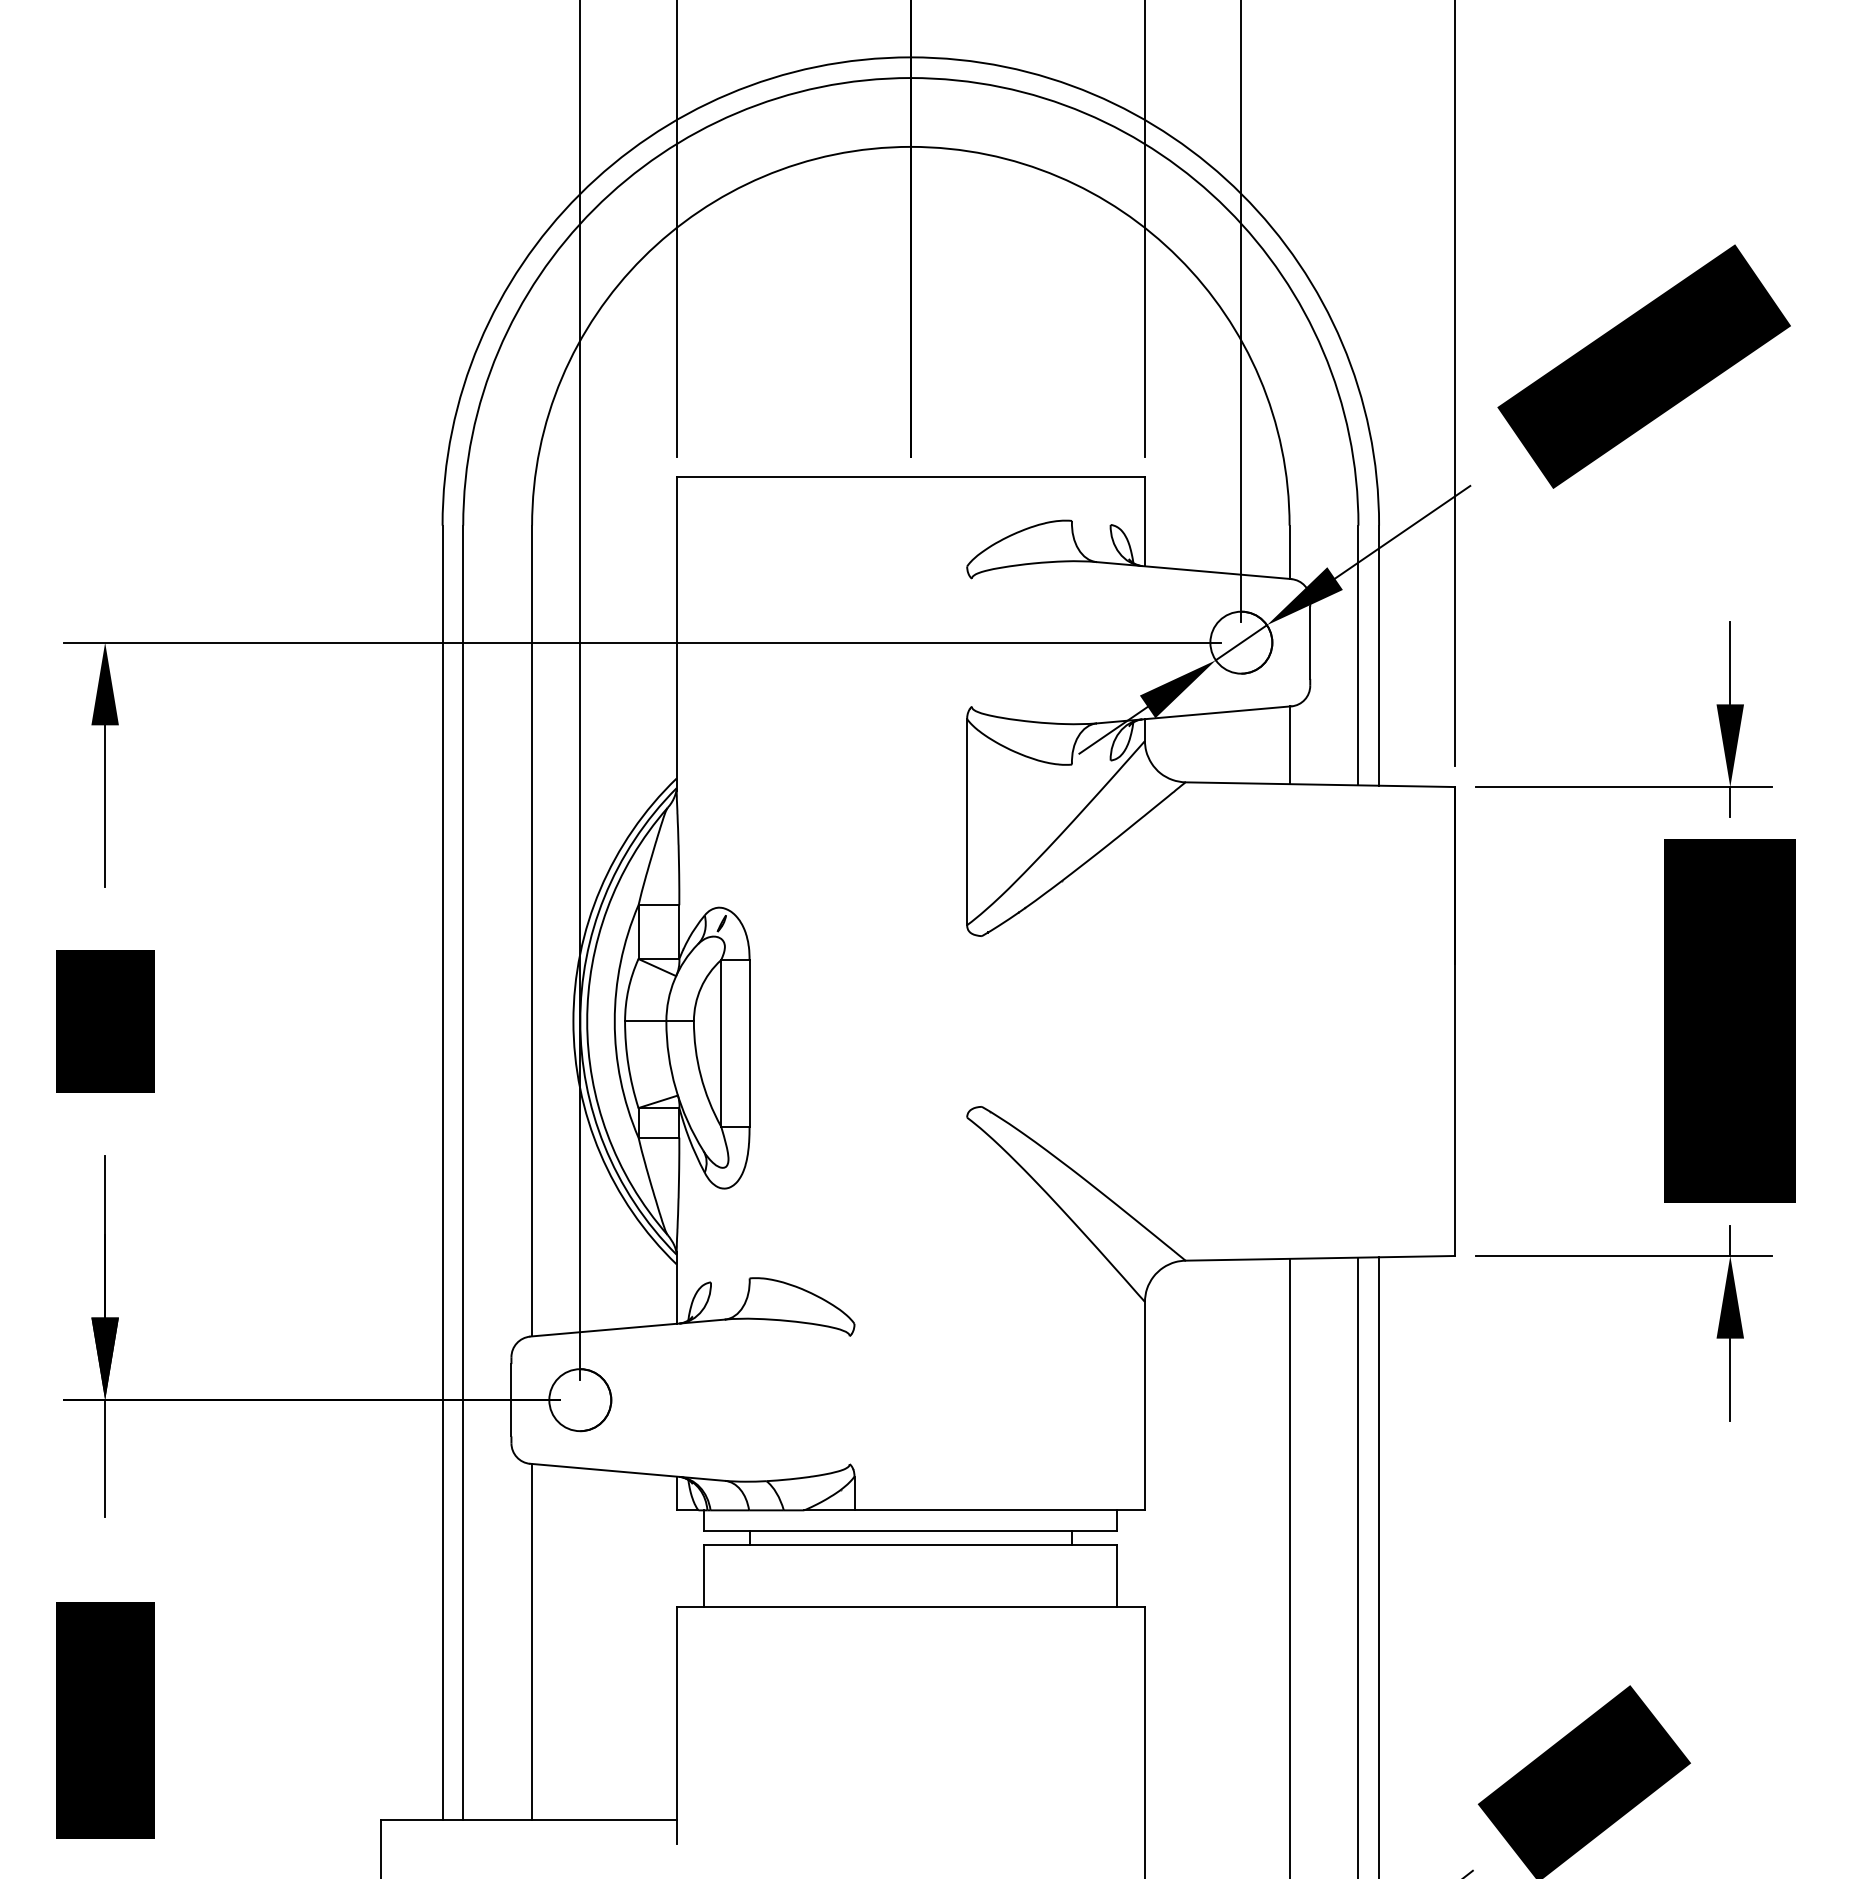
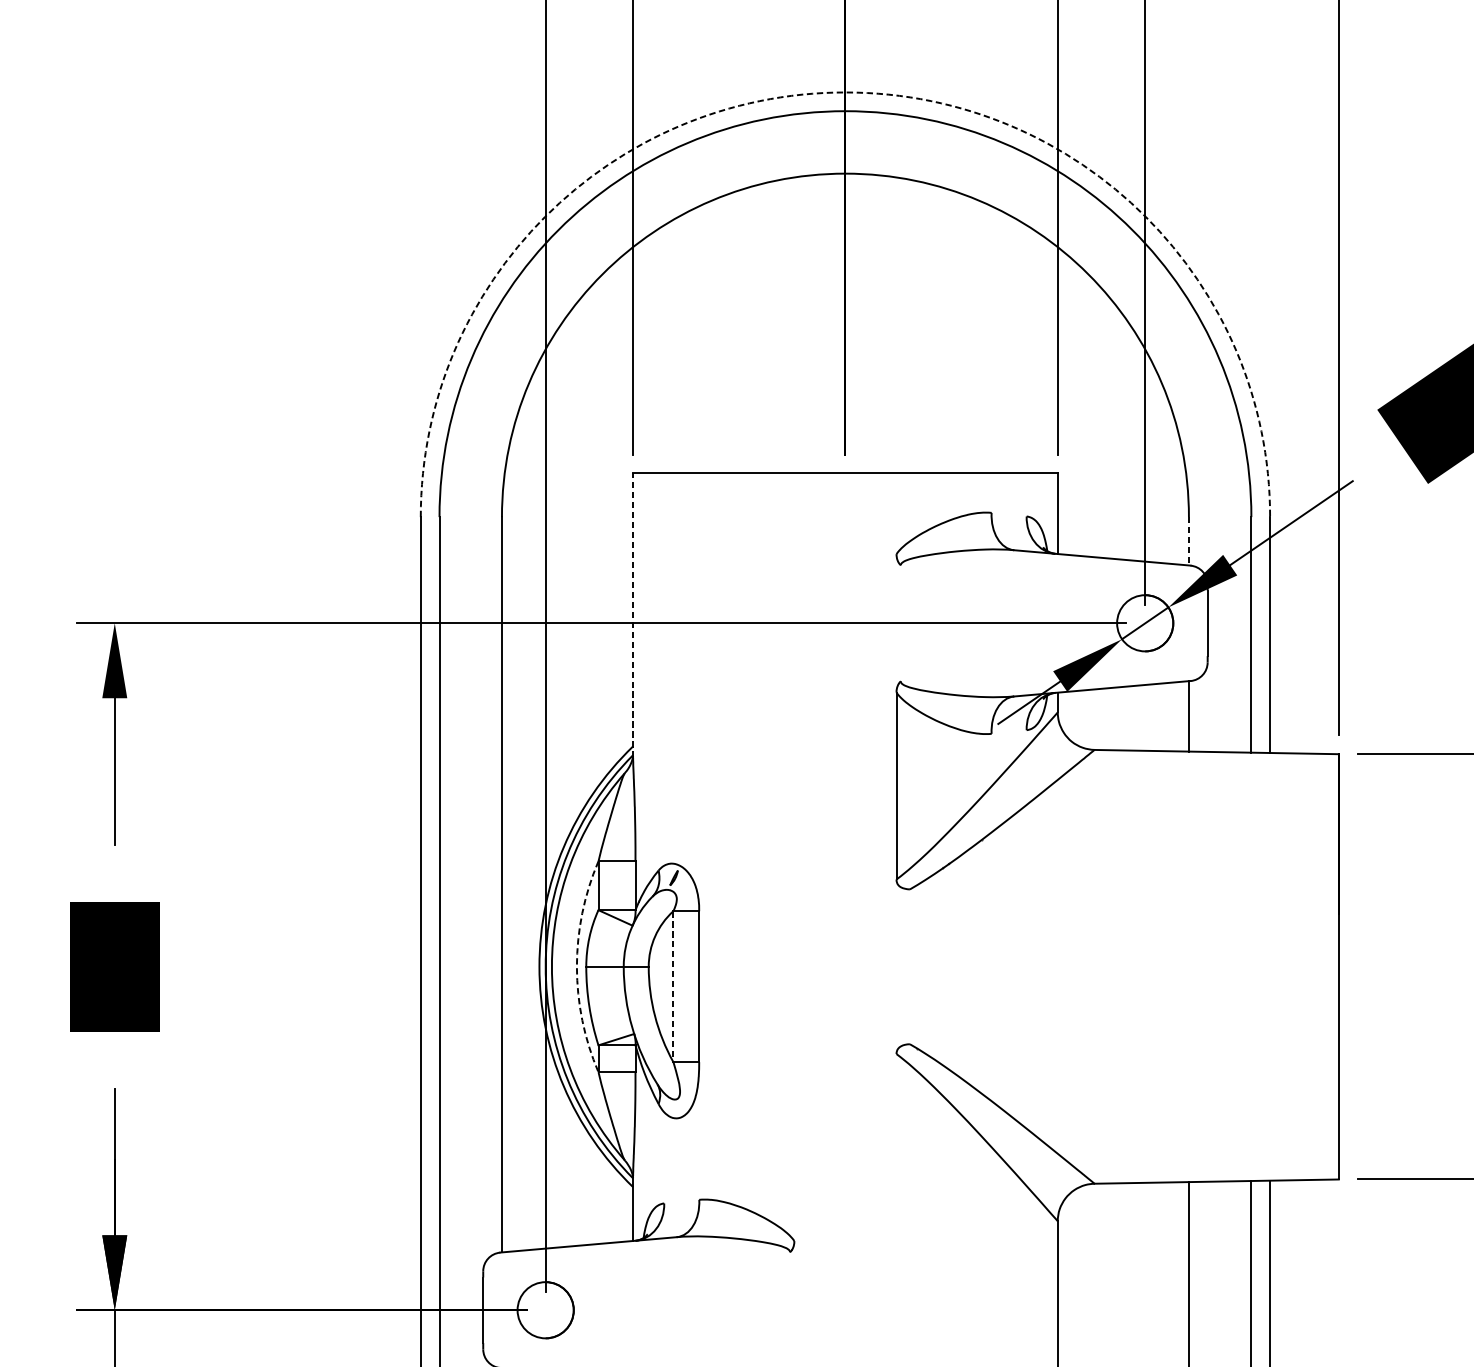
arc: (910, 57) -> (845, 92), solid -> dashed
line: (1289, 552) -> (1188, 541), solid -> dashed
line: (676, 634) -> (632, 615), solid -> dashed
arc: (614, 1021) -> (576, 966), solid -> dashed
line: (721, 1043) -> (673, 986), solid -> dashed

